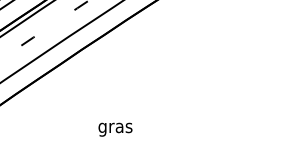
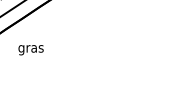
text: (115, 129) -> (31, 50), moved

